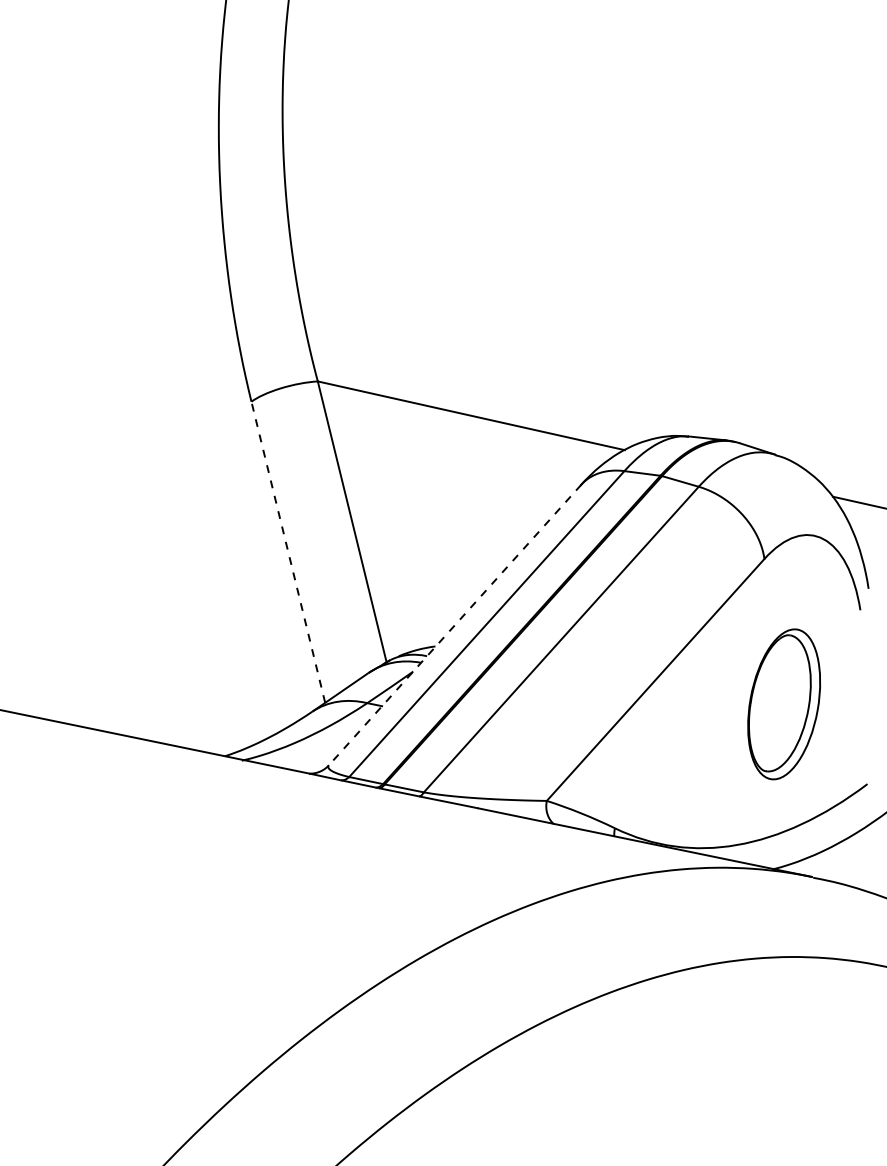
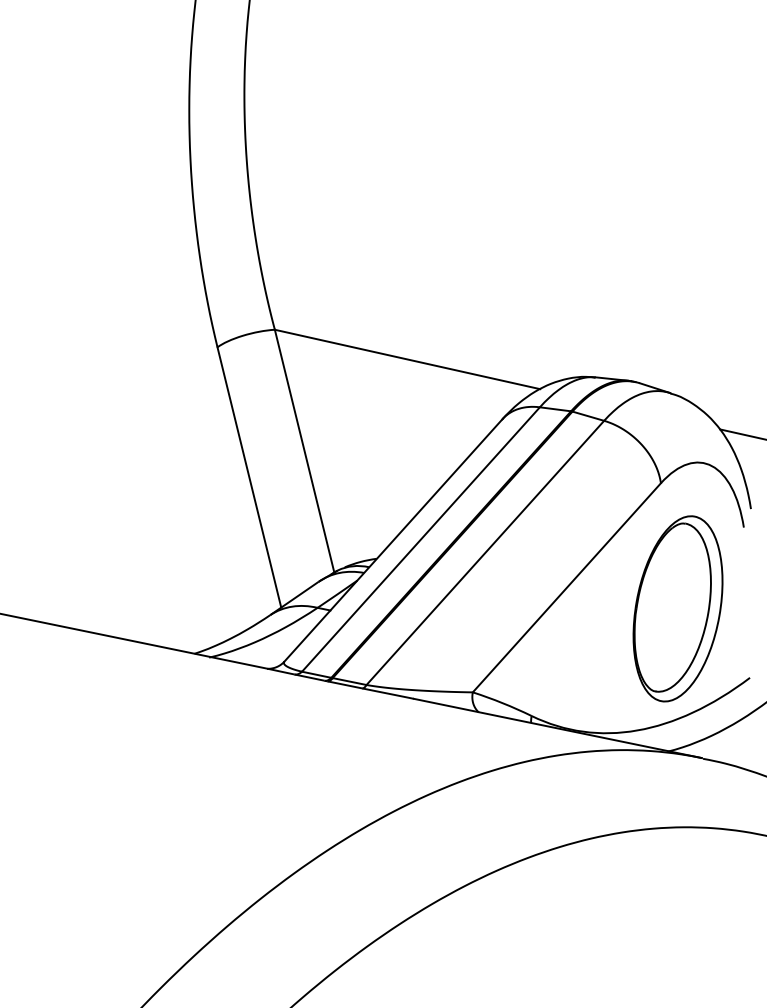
line: (288, 552) -> (249, 477), dashed -> solid
line: (455, 624) -> (393, 539), dashed -> solid
part: (783, 704) -> (677, 609), size x1.43

